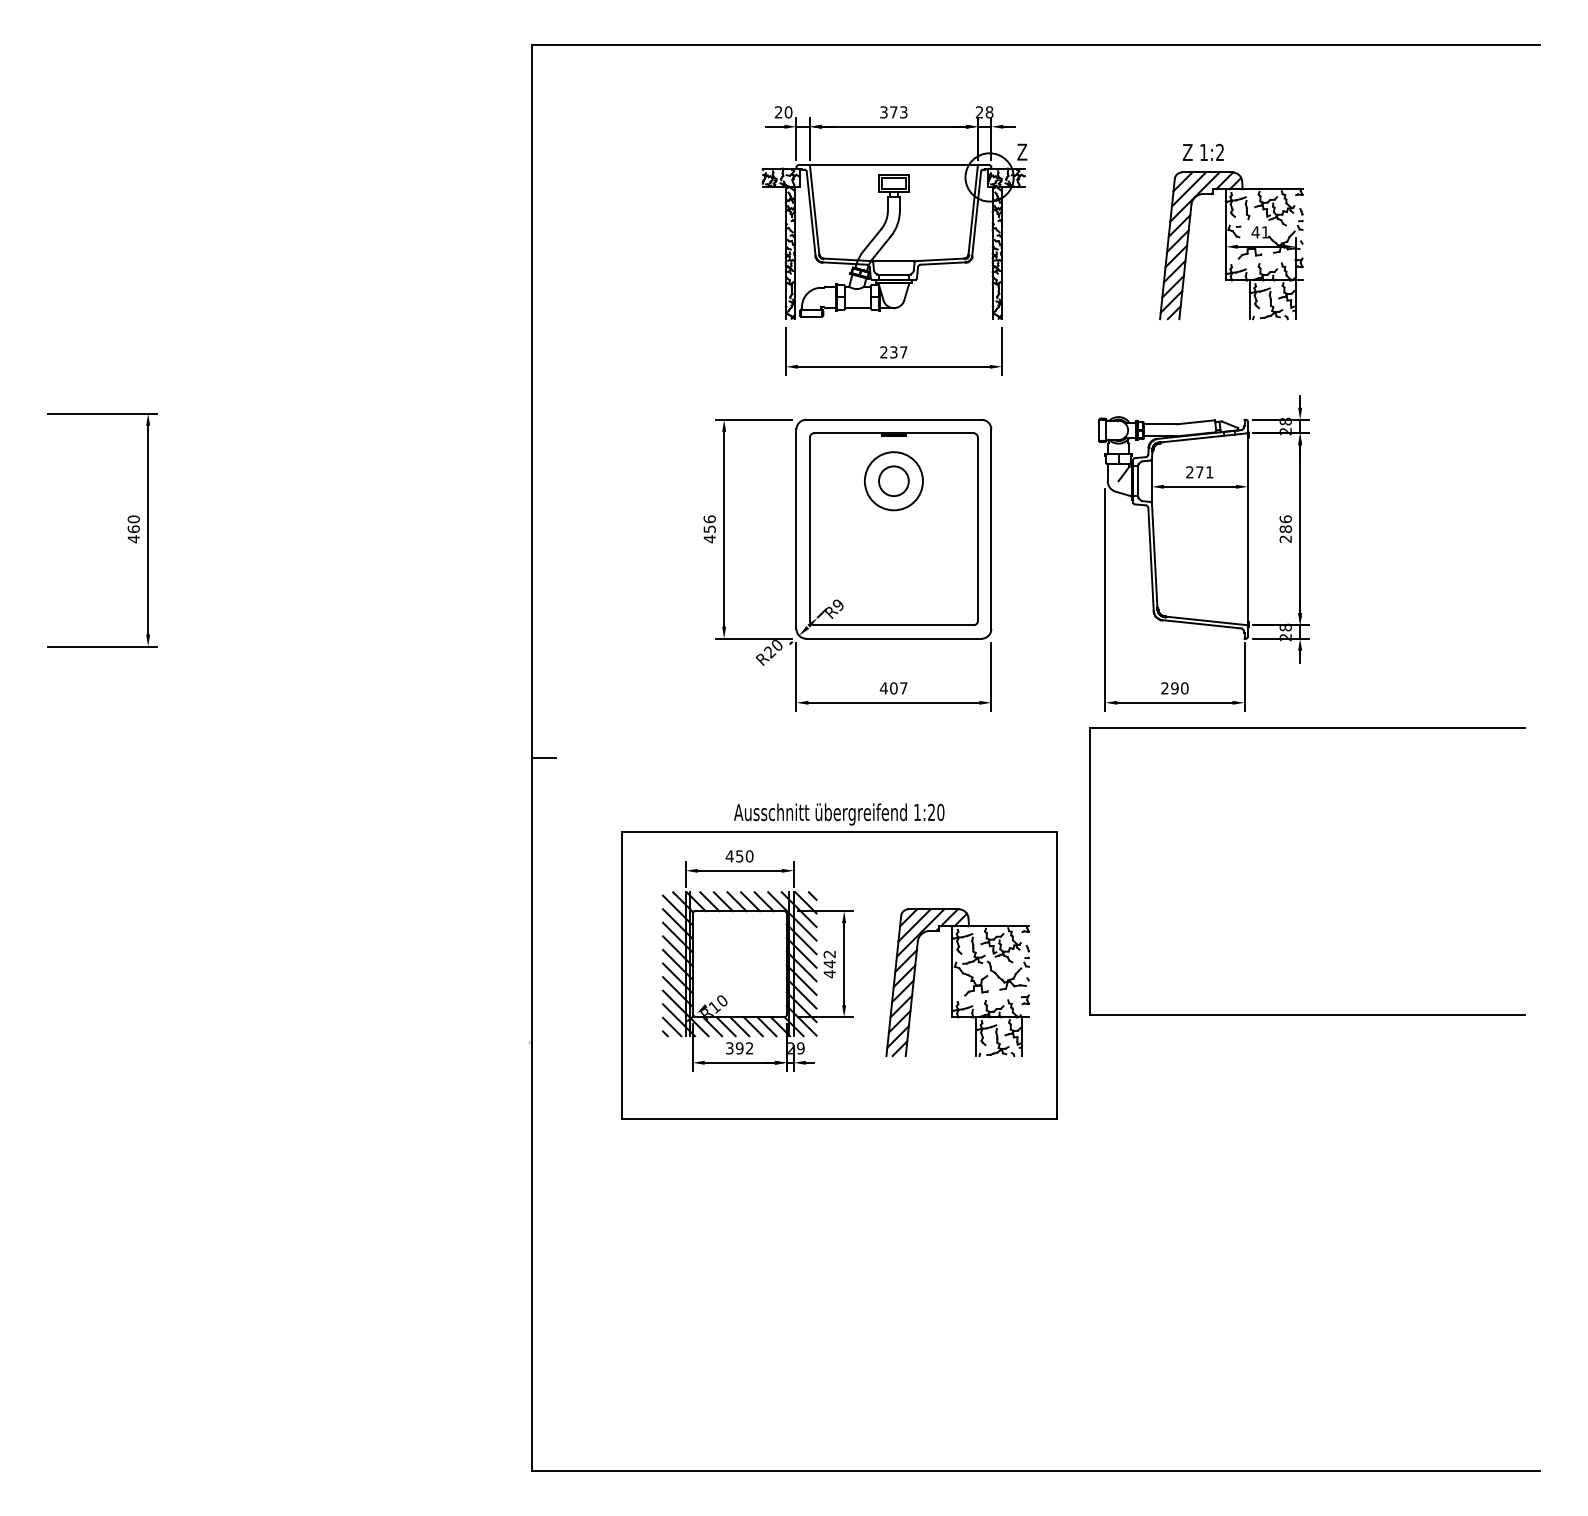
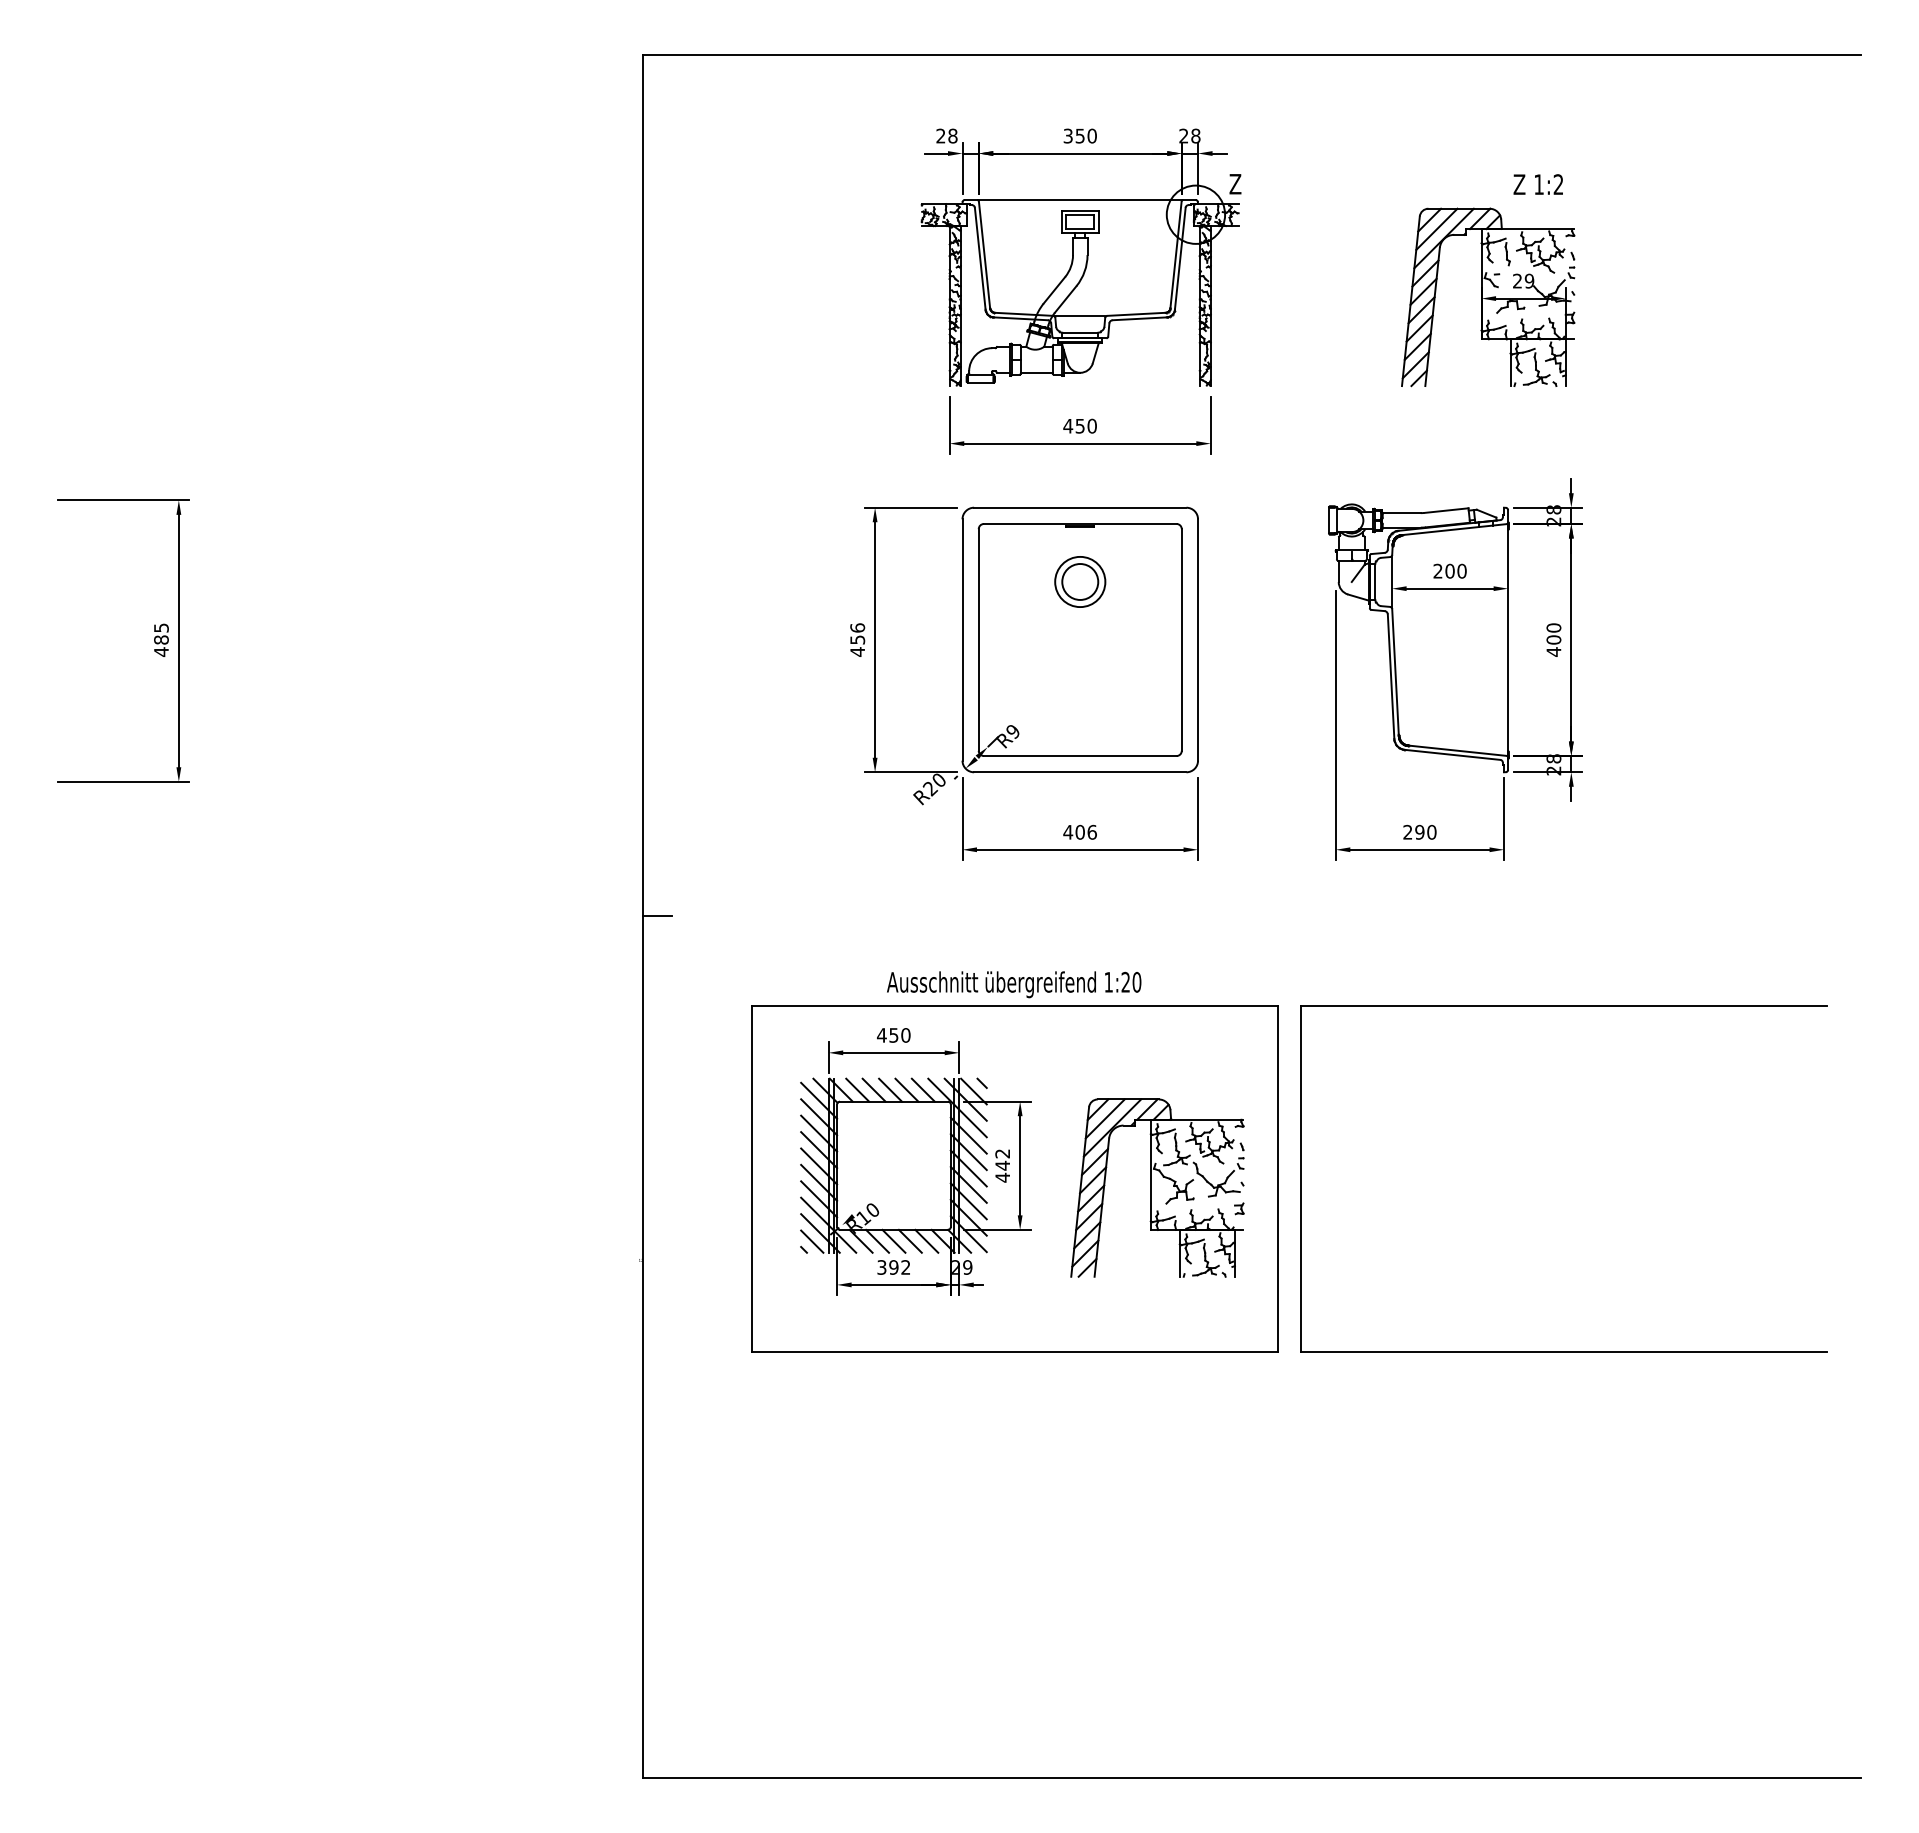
text: (898, 111) -> (1085, 135), 373 -> 350
text: (788, 112) -> (952, 136), 20 -> 28
text: (1202, 152) -> (1537, 184), moved
text: (1260, 231) -> (1523, 280), 41 -> 29
text: (893, 351) -> (1079, 425), 237 -> 450
text: (1204, 471) -> (1455, 570), 271 -> 200
circle: (894, 480) -> (1080, 581), size x0.71
text: (133, 523) -> (161, 633), 460 -> 485
text: (1285, 528) -> (1553, 639), 286 -> 400
text: (903, 687) -> (1091, 831), 407 -> 406
part: (1306, 729) -> (1563, 1006), moved

